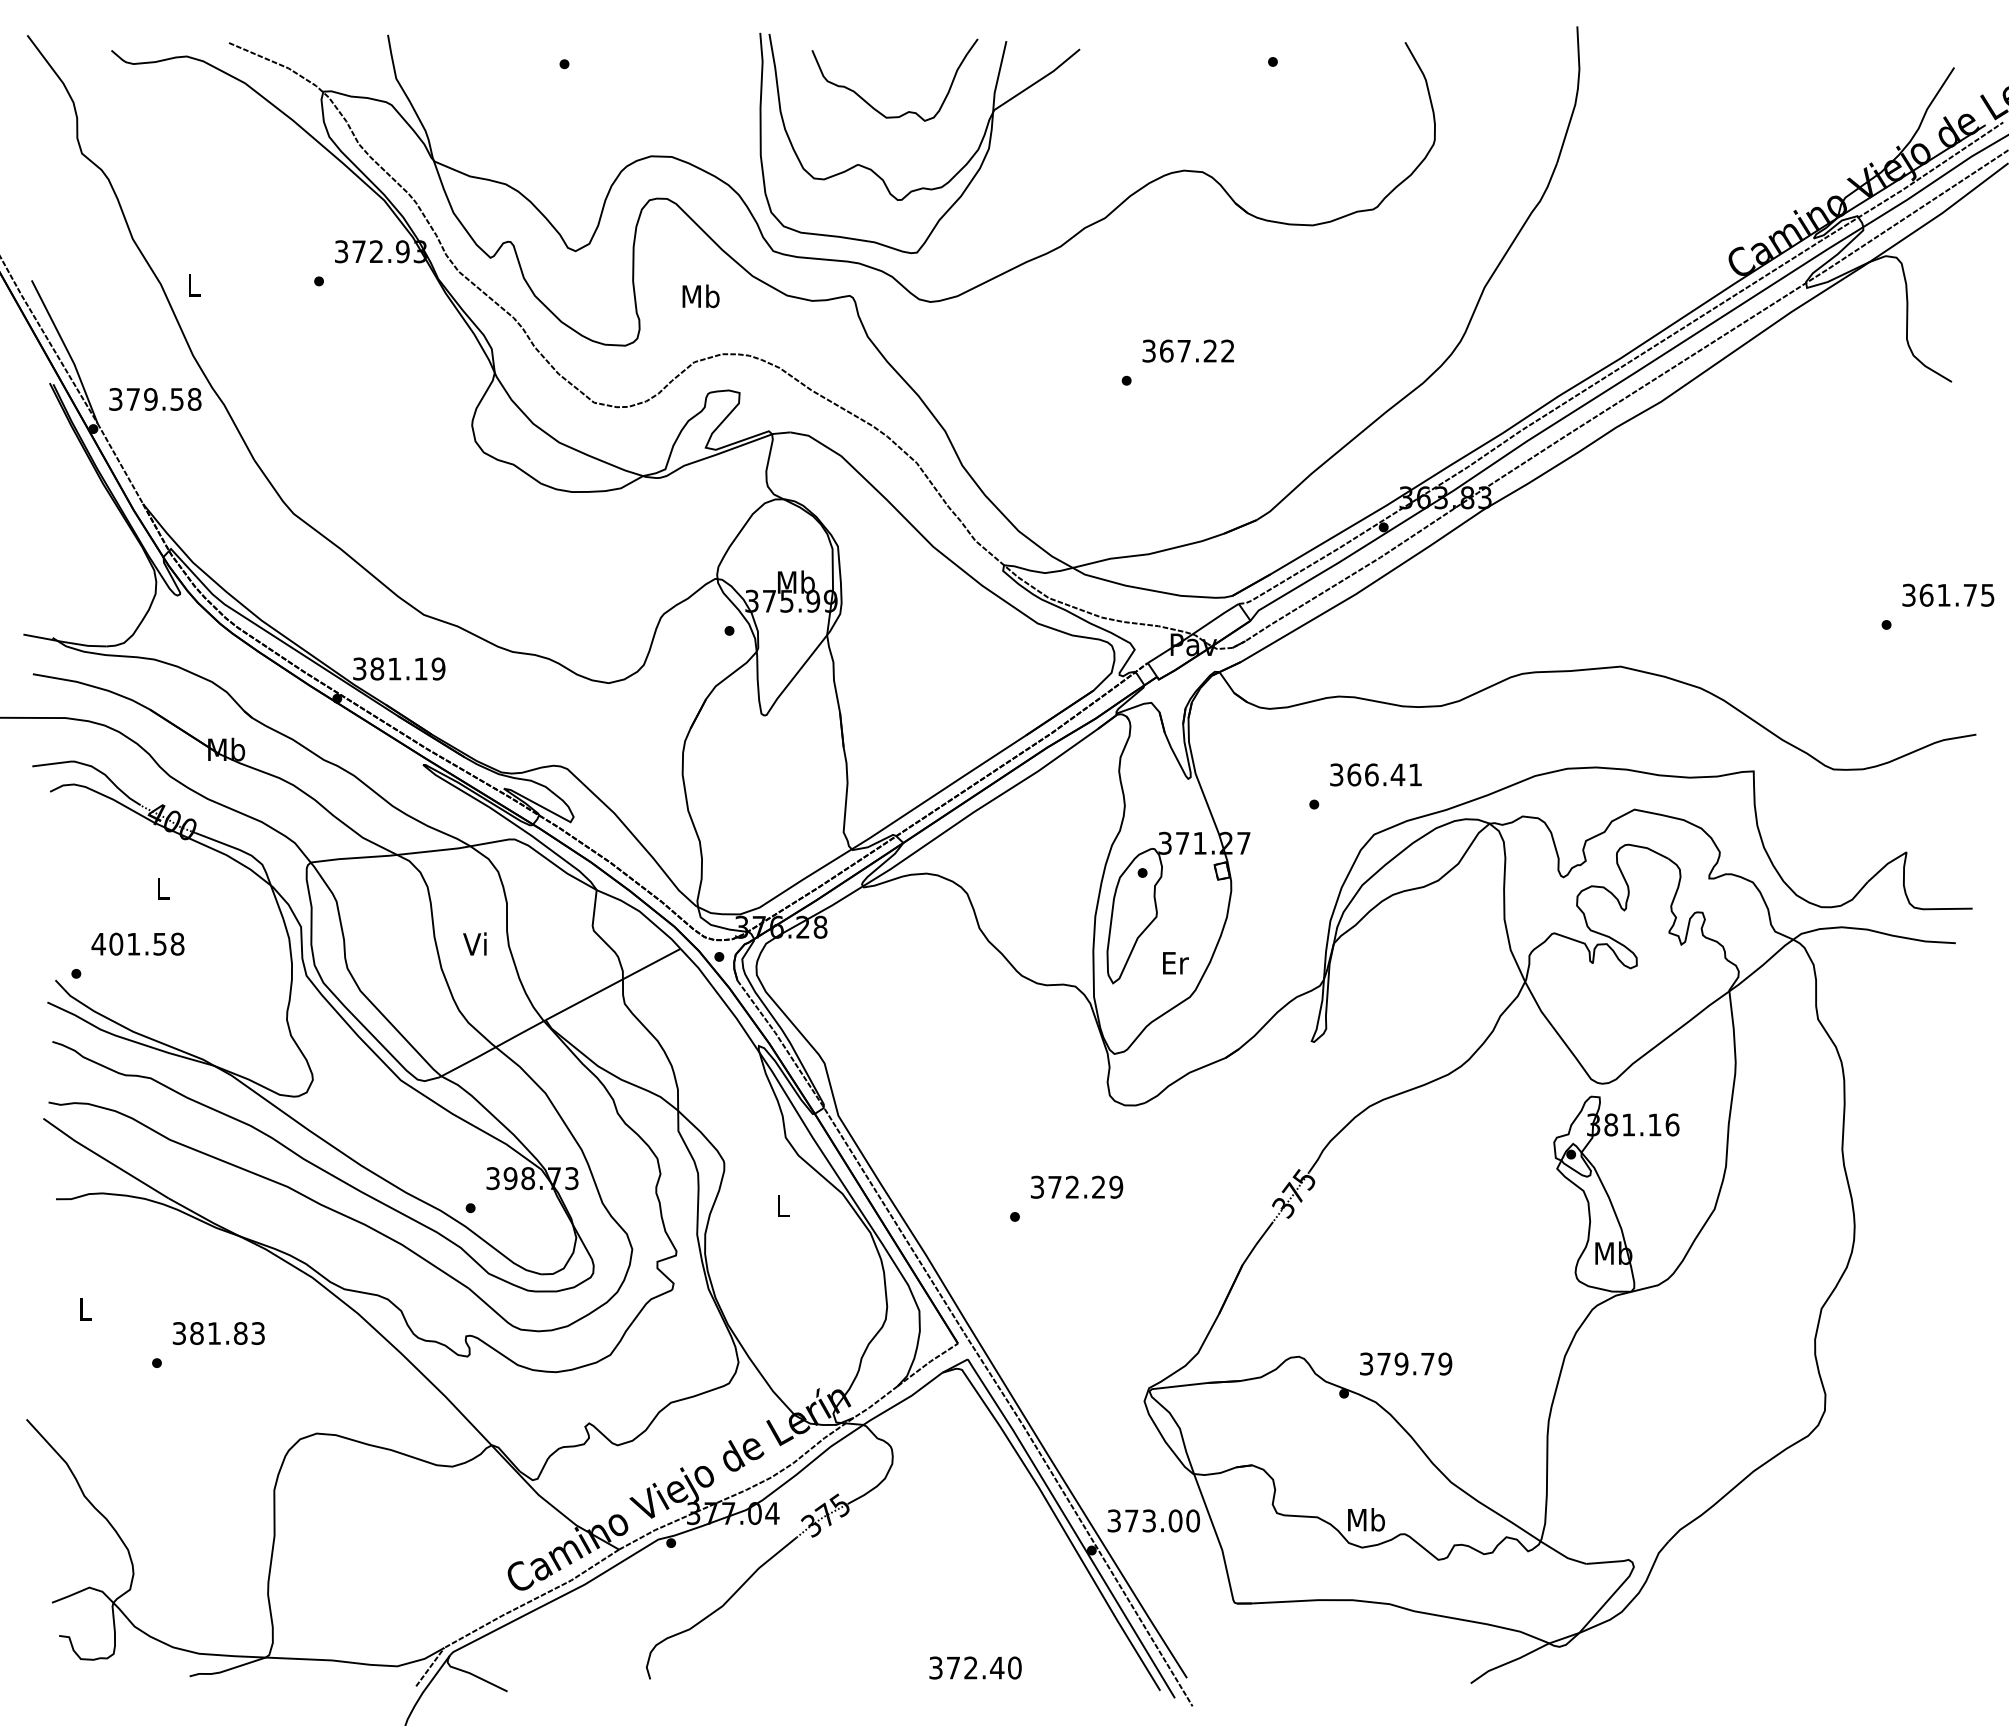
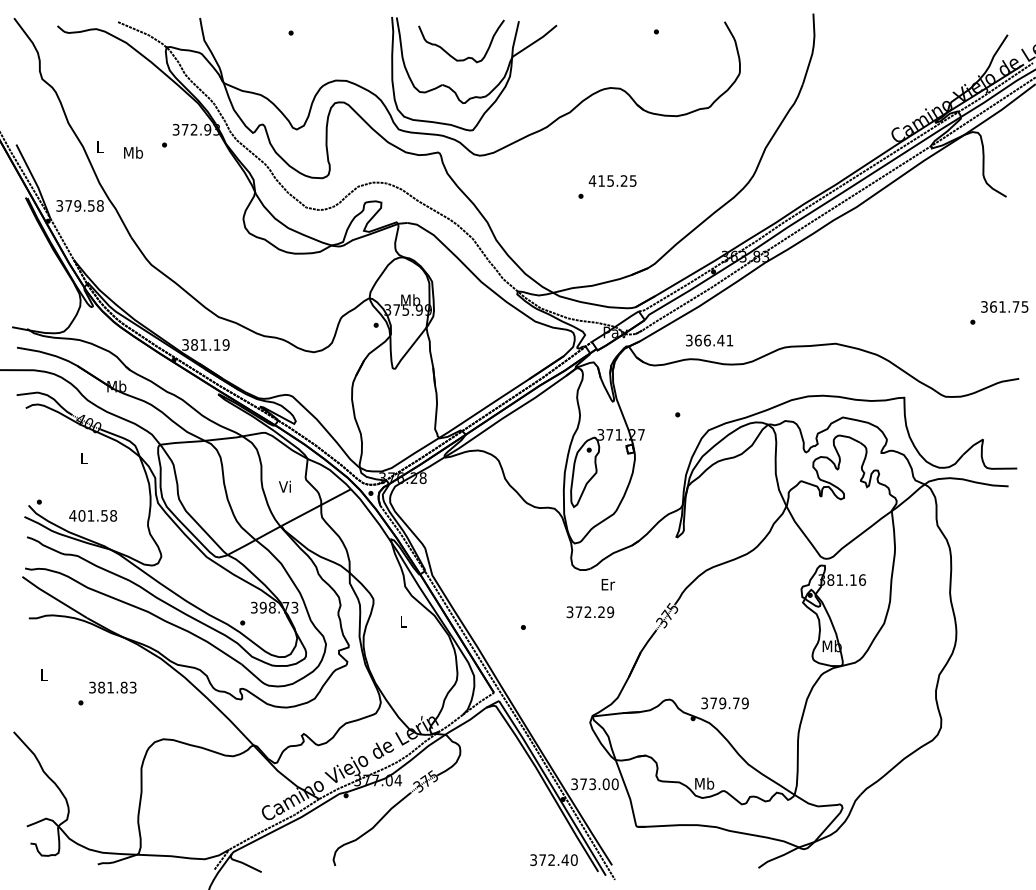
text: (701, 295) -> (133, 152), moved
text: (1187, 350) -> (612, 180), 367.22 -> 415.25
text: (1375, 774) -> (709, 340), moved
text: (138, 943) -> (93, 515), moved
text: (474, 943) -> (284, 486), moved
text: (1176, 962) -> (608, 584), moved
text: (1077, 1187) -> (590, 612), moved
text: (974, 1666) -> (553, 859), moved

